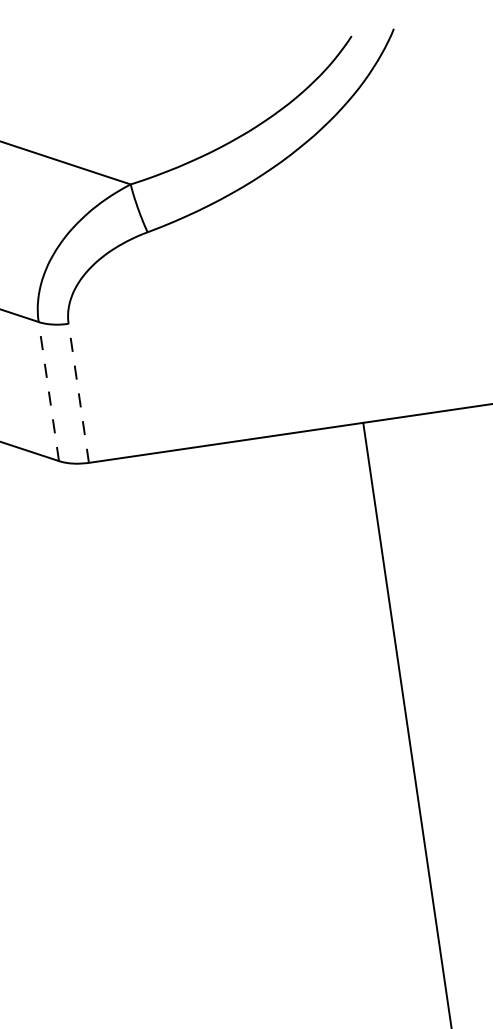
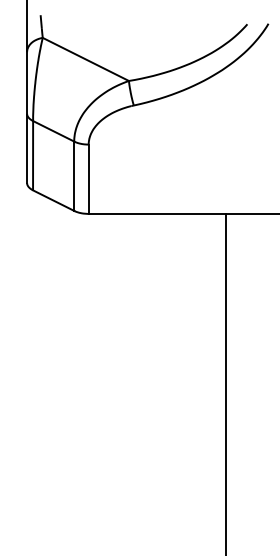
line: (49, 391) -> (74, 176), dashed -> solid
line: (78, 393) -> (88, 179), dashed -> solid

